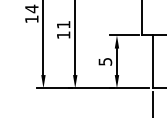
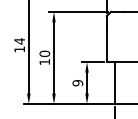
text: (63, 24) -> (44, 53), 11 -> 10
text: (104, 62) -> (77, 83), 5 -> 9

